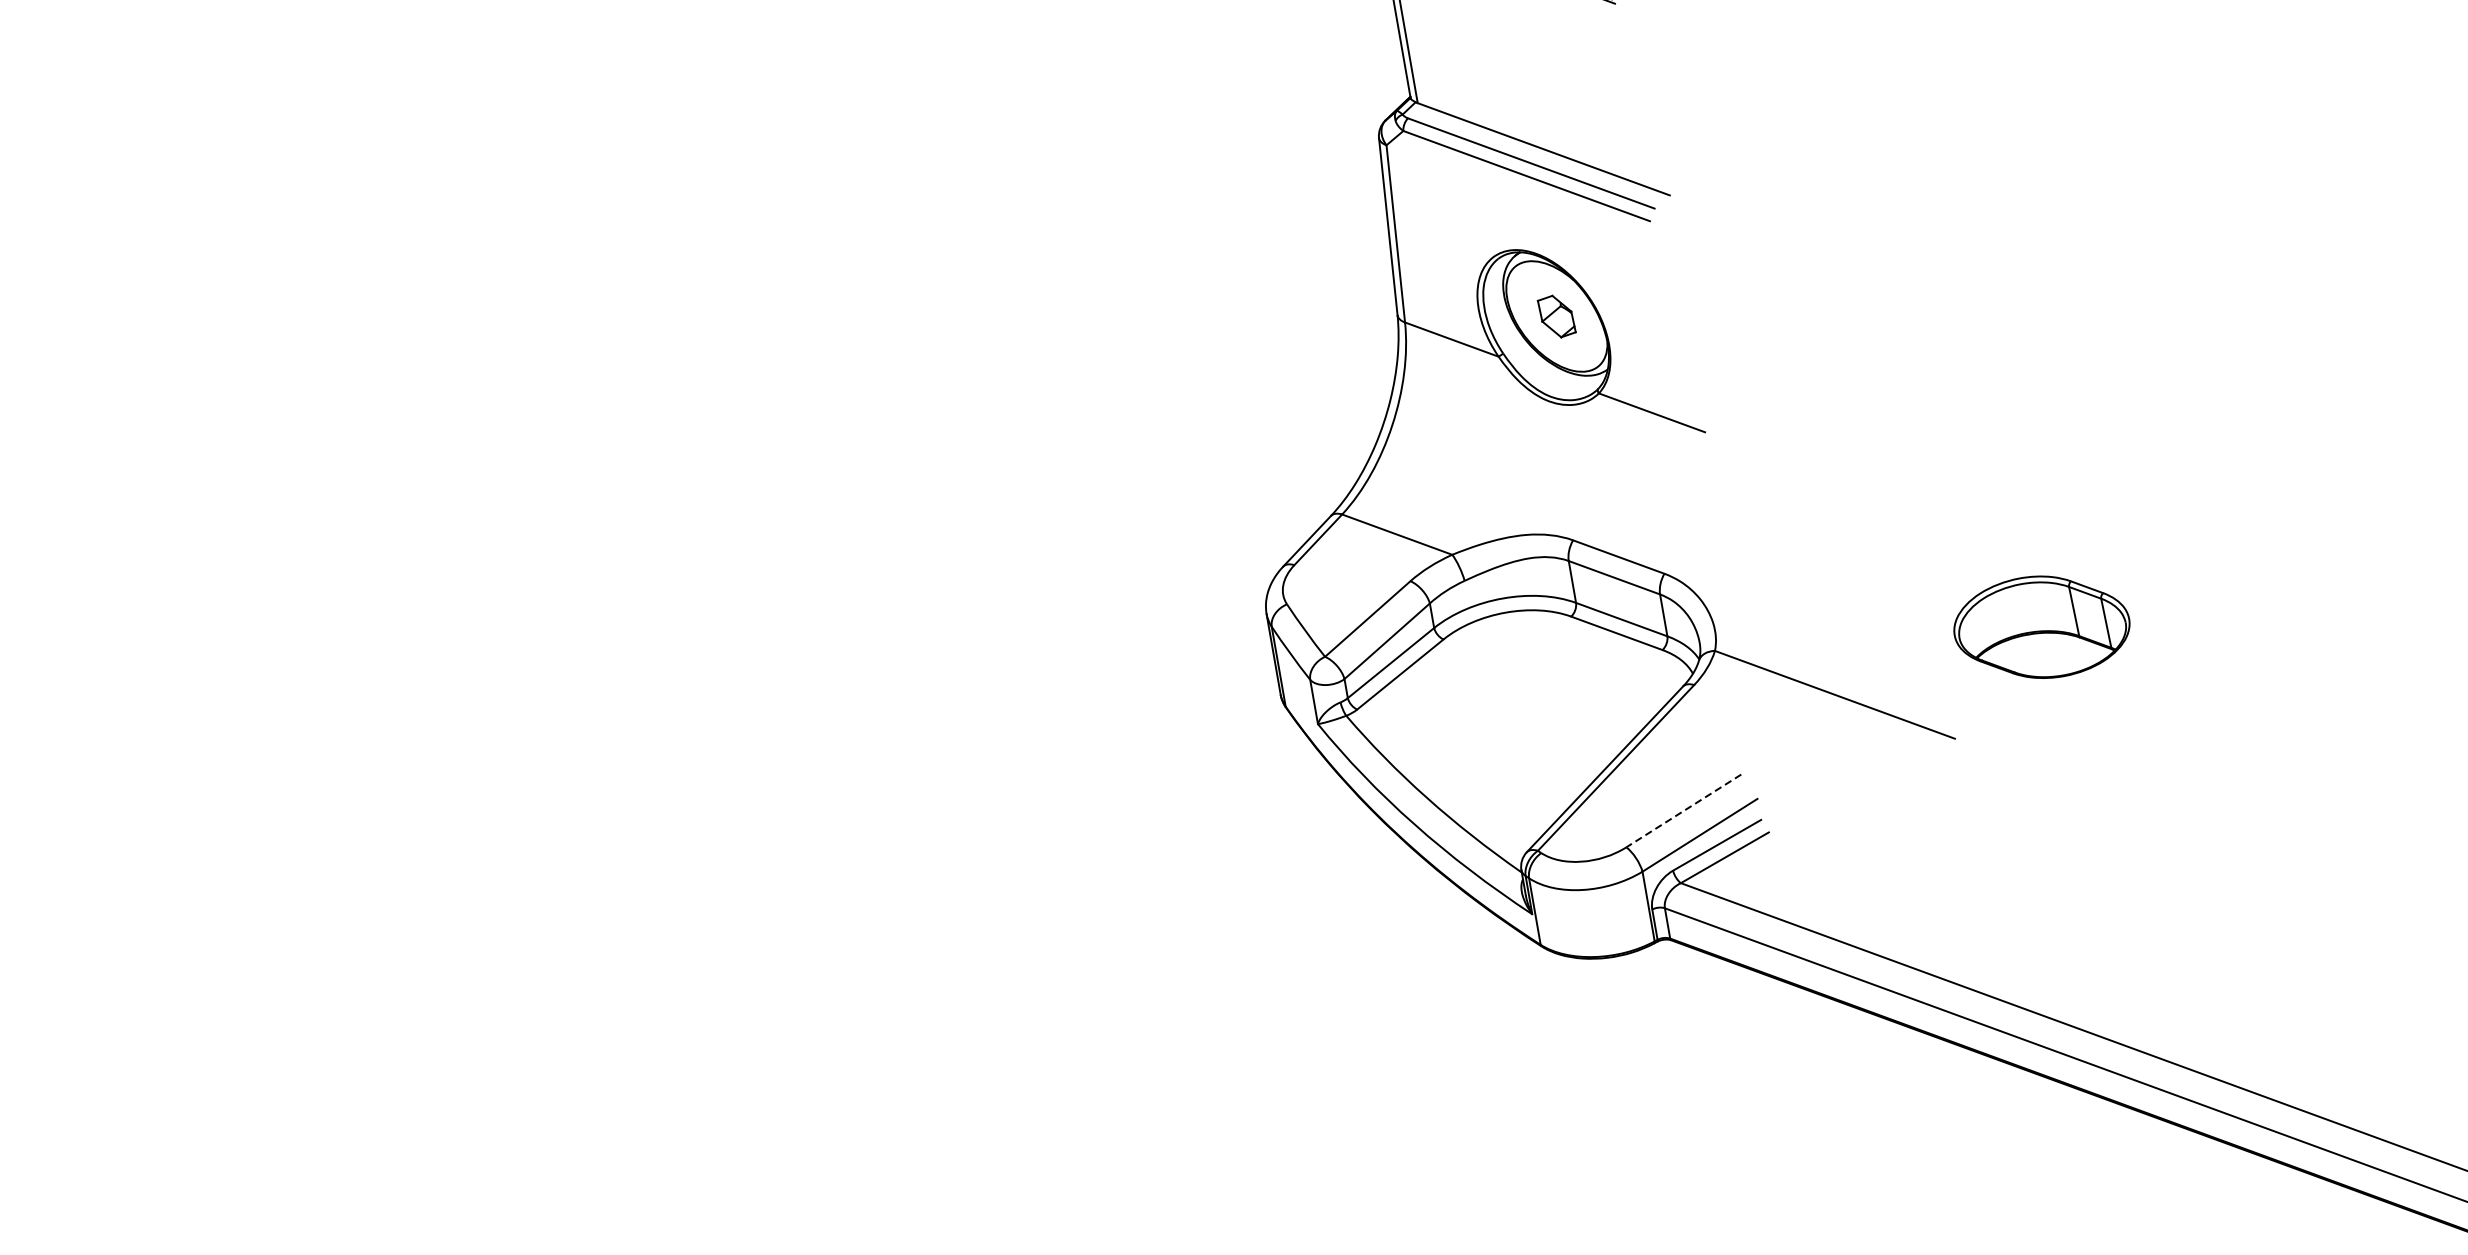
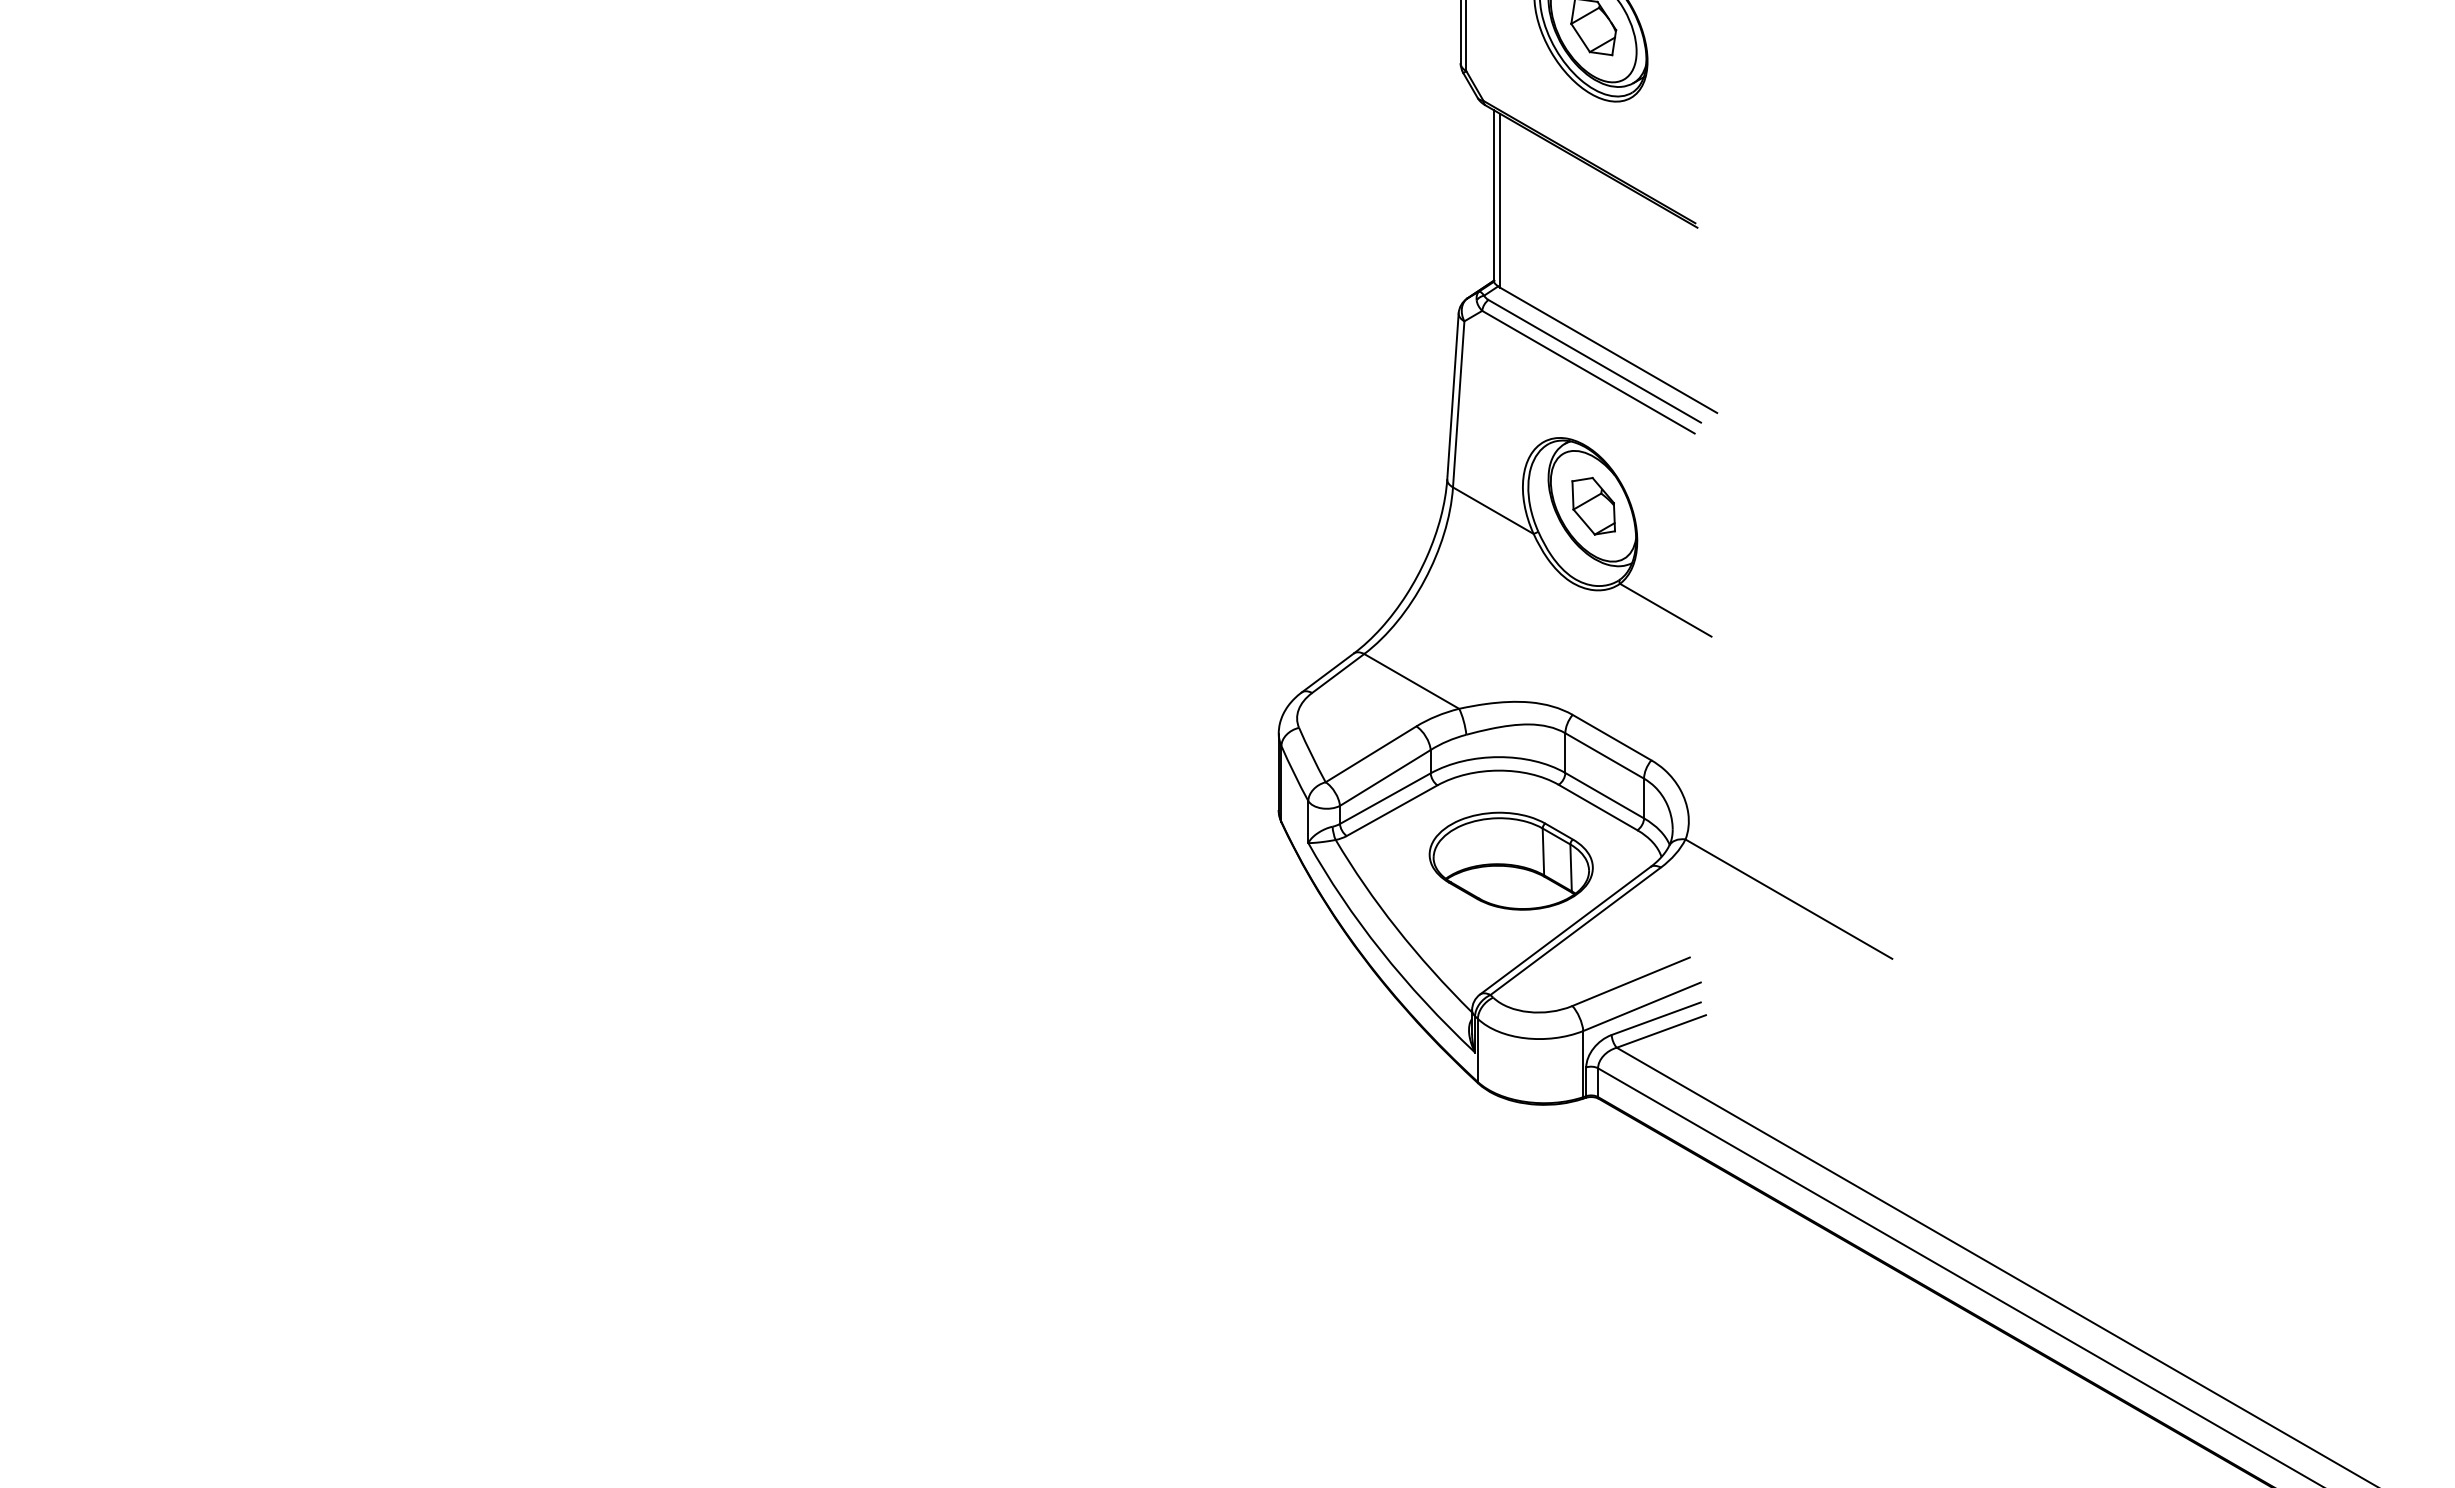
part: (1556, 316) -> (1593, 506), size x1.43
part: (2041, 626) -> (1510, 860), moved
line: (1684, 810) -> (1631, 981), dashed -> solid

